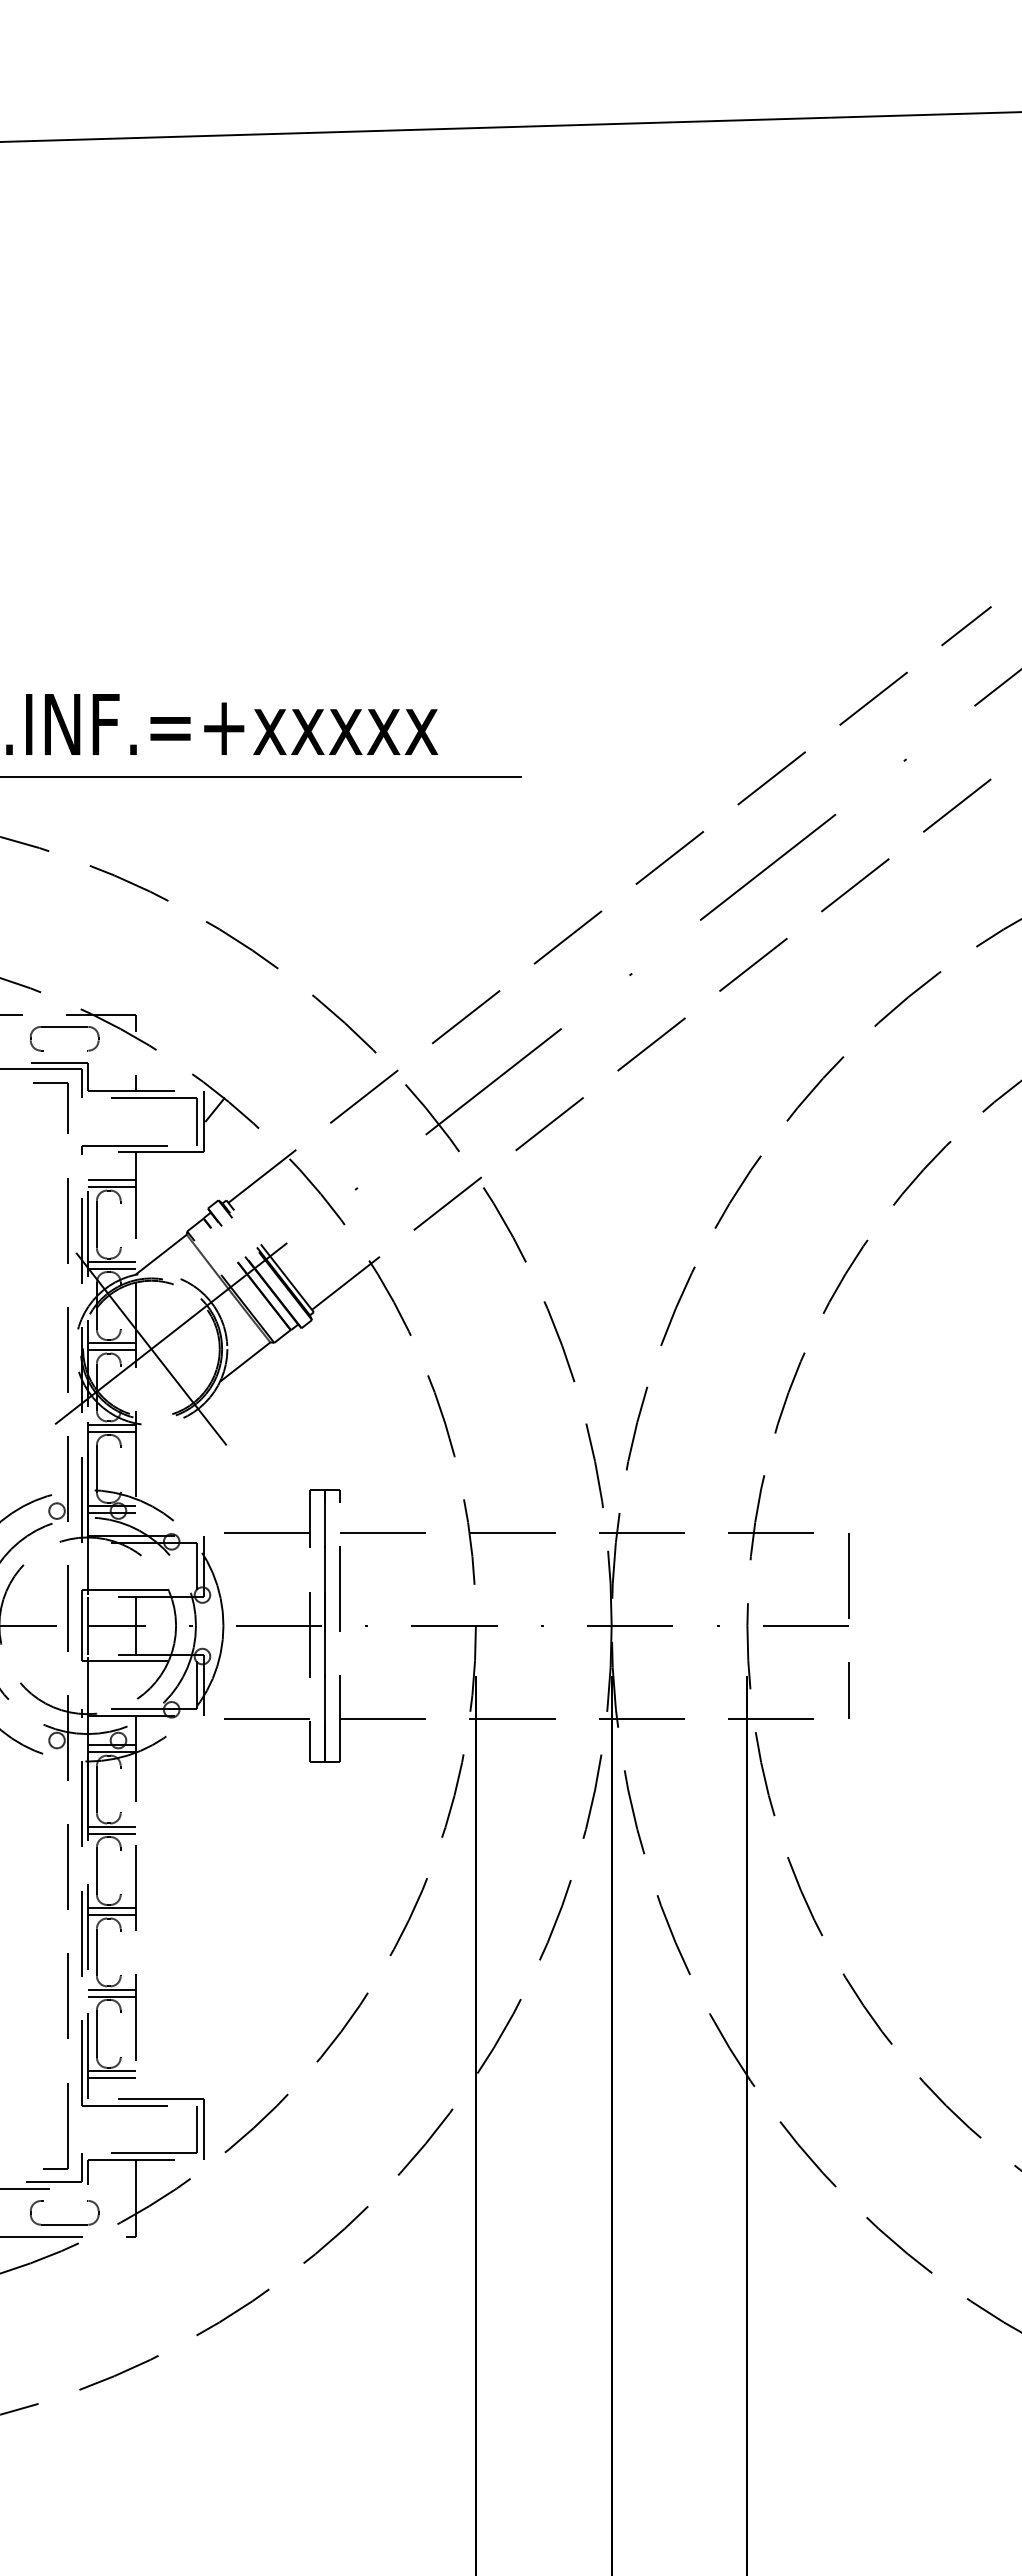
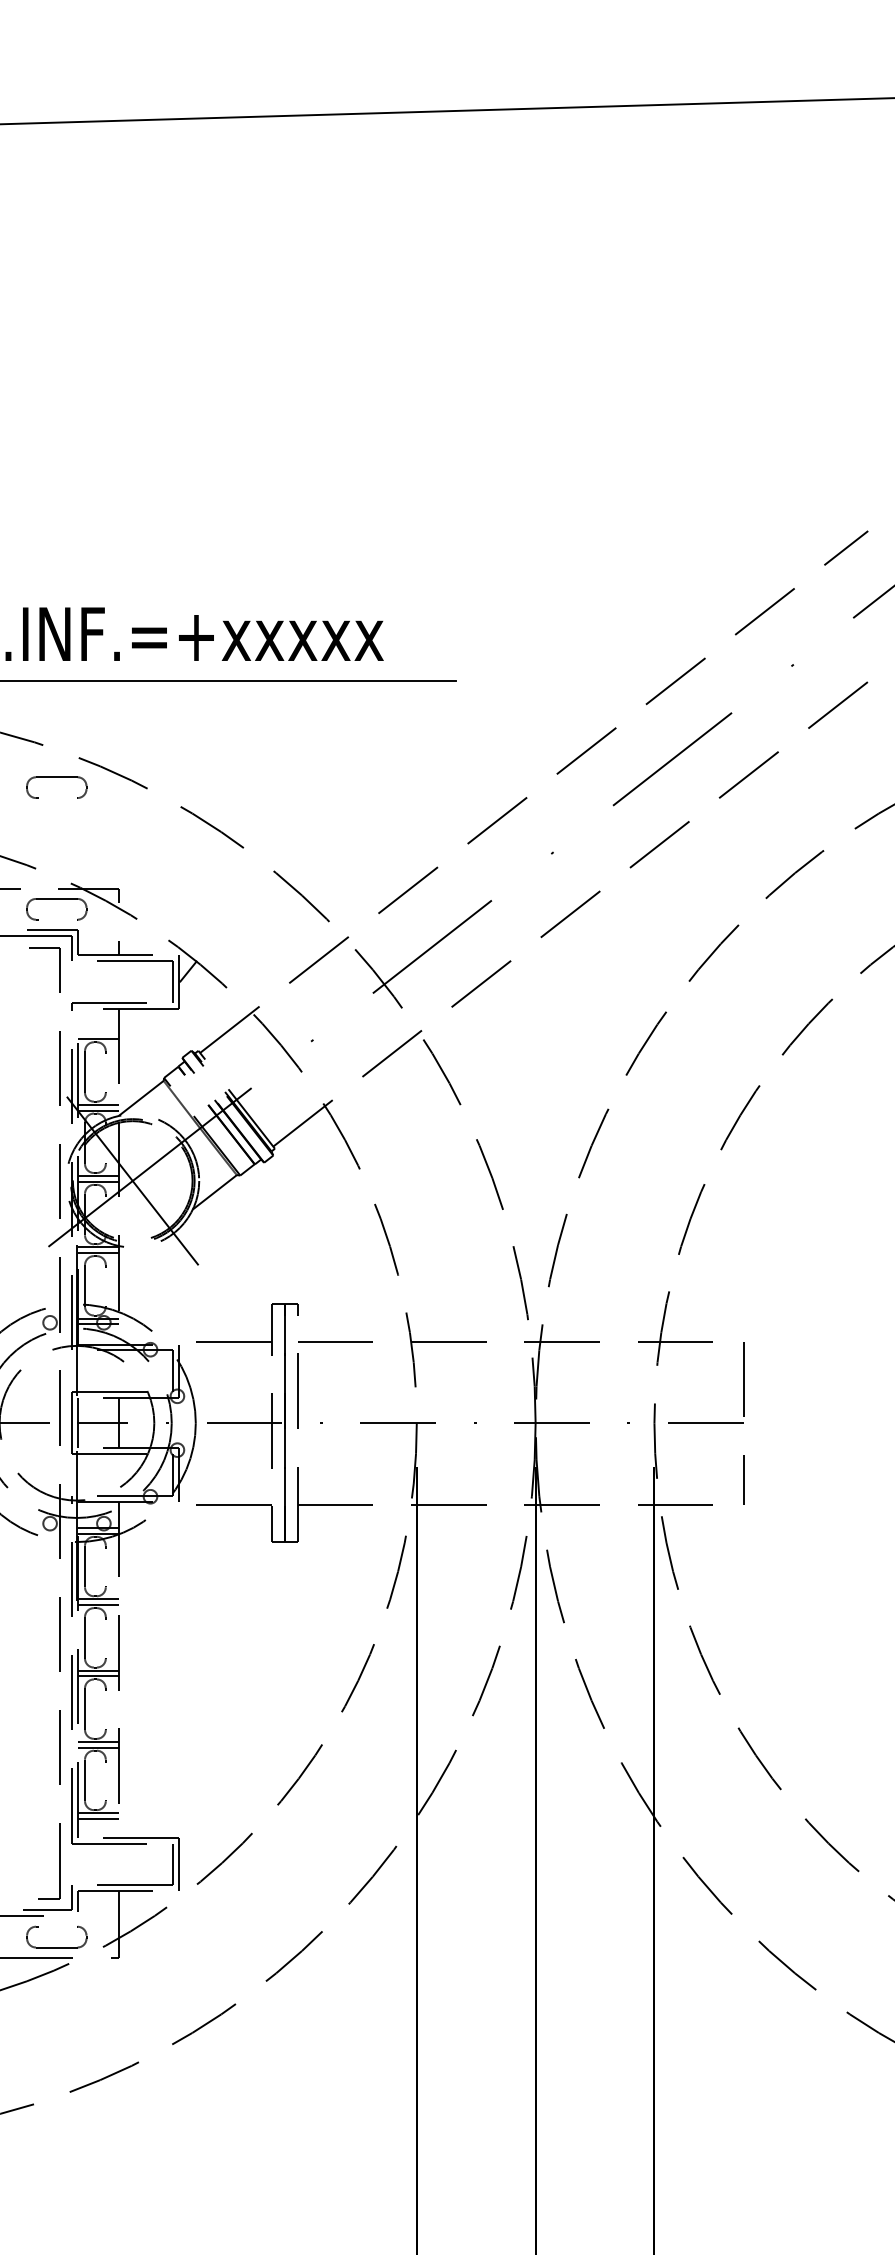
part: (64, 888) -> (56, 777), added
line: (111, 1180) -> (97, 1033), removed

